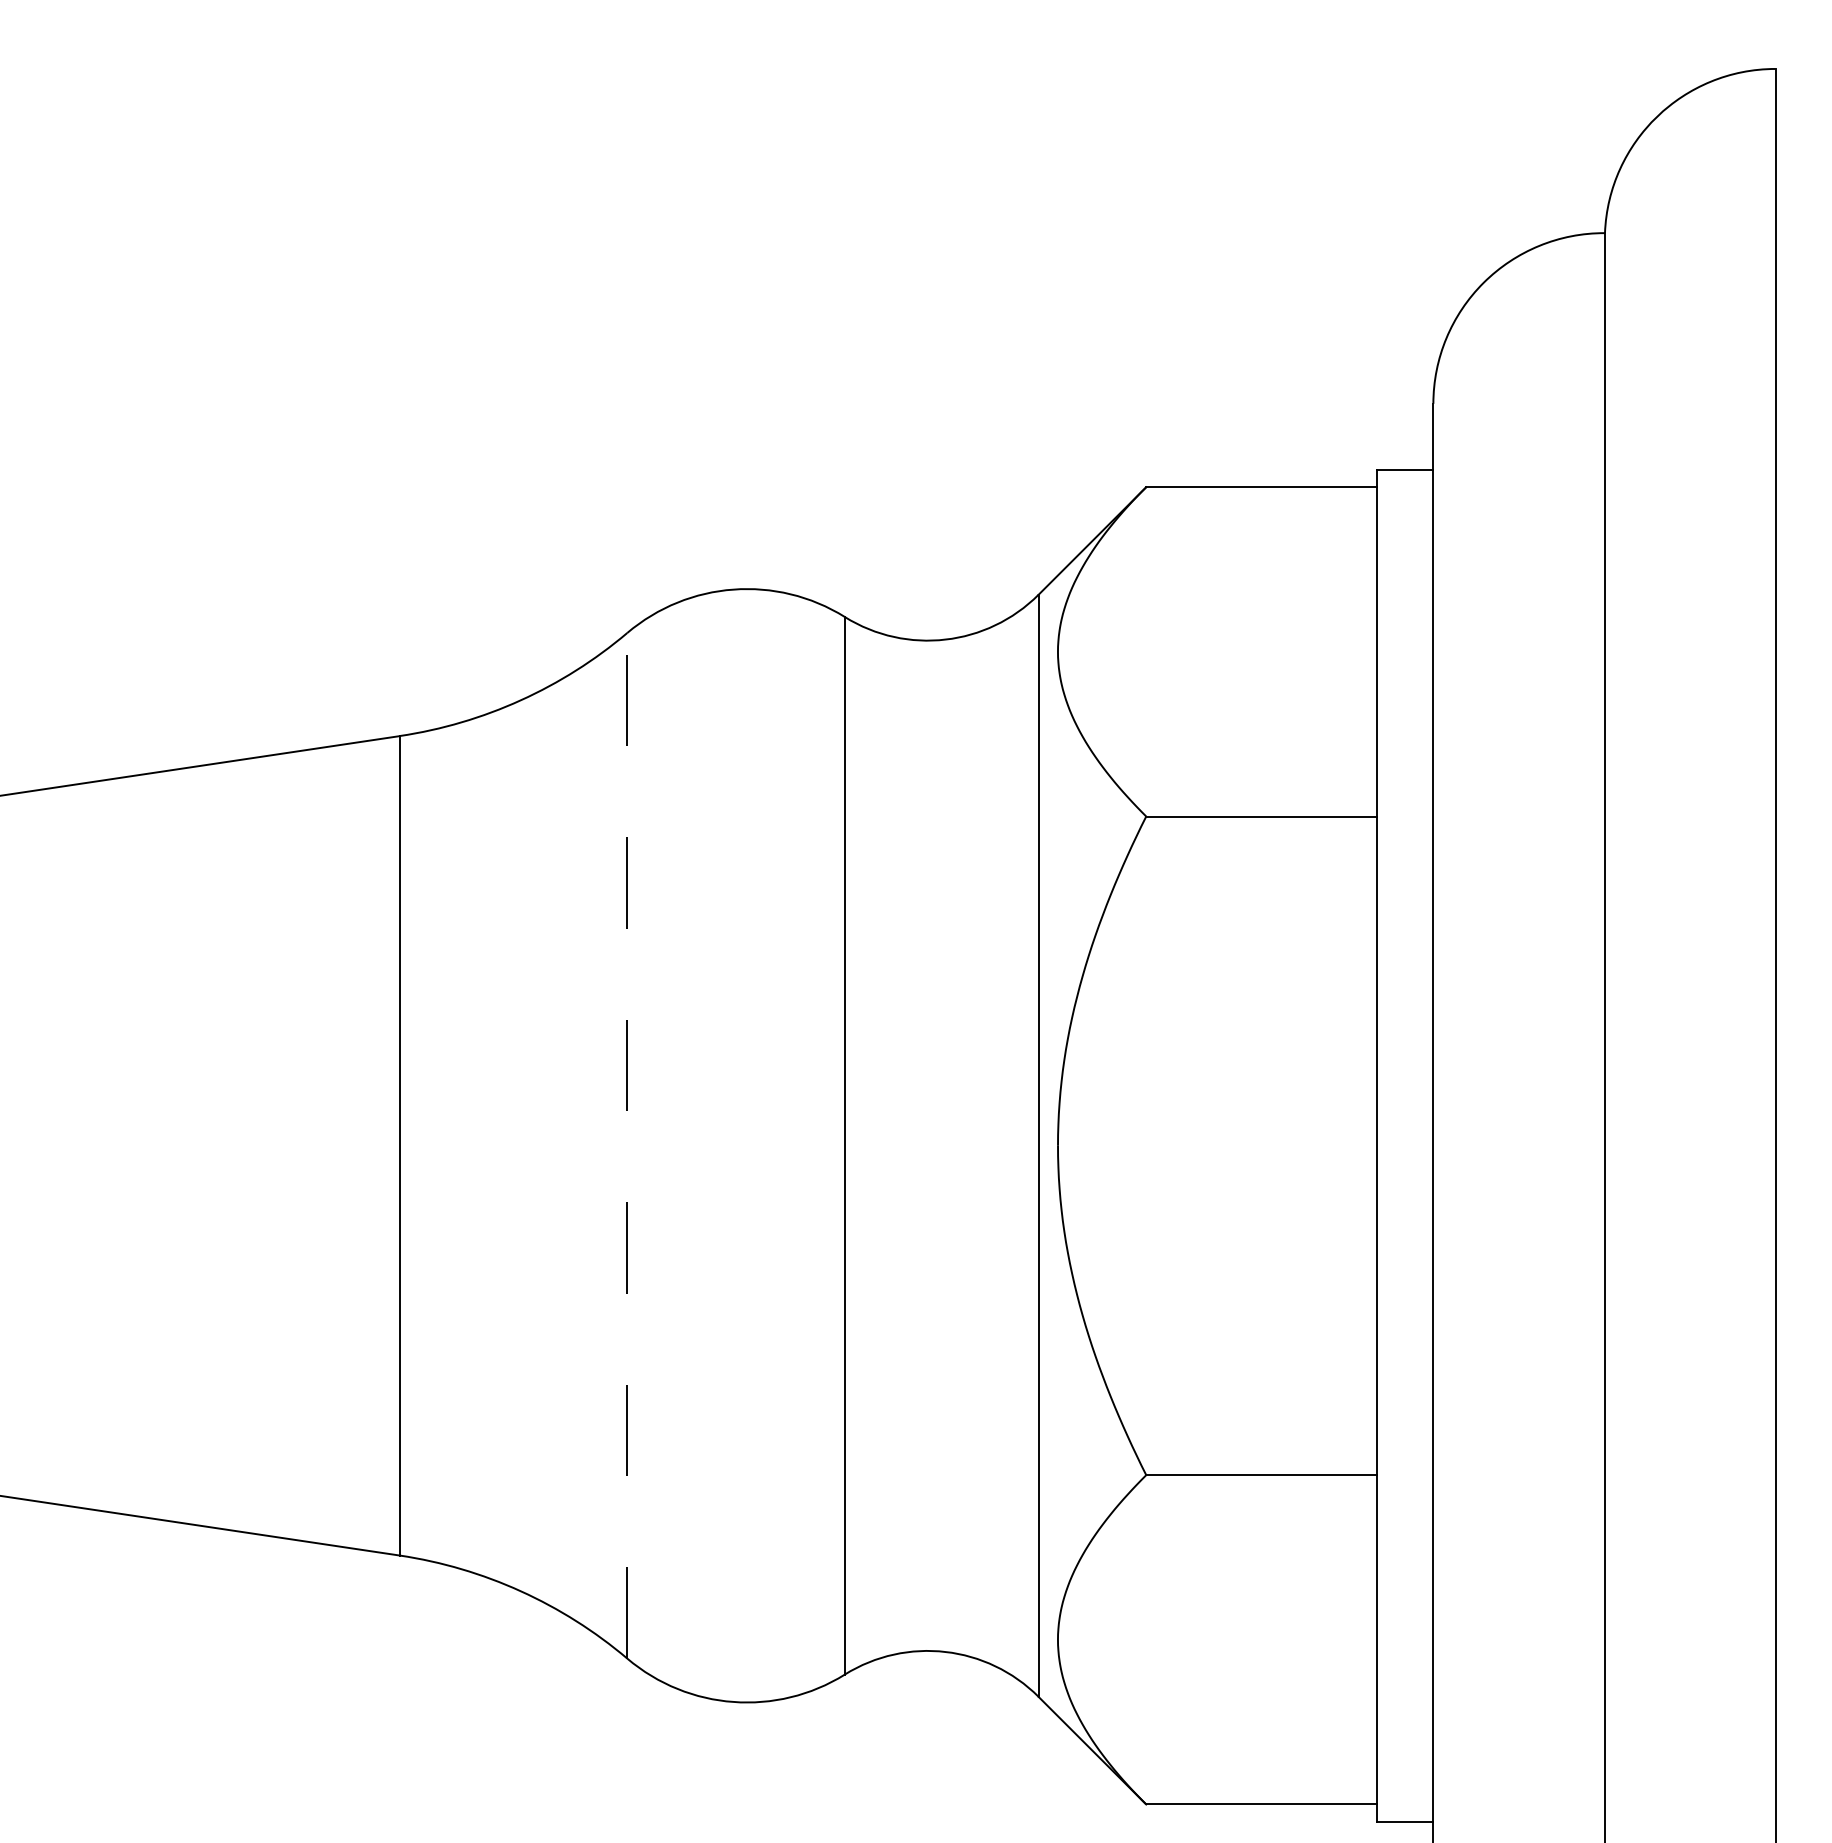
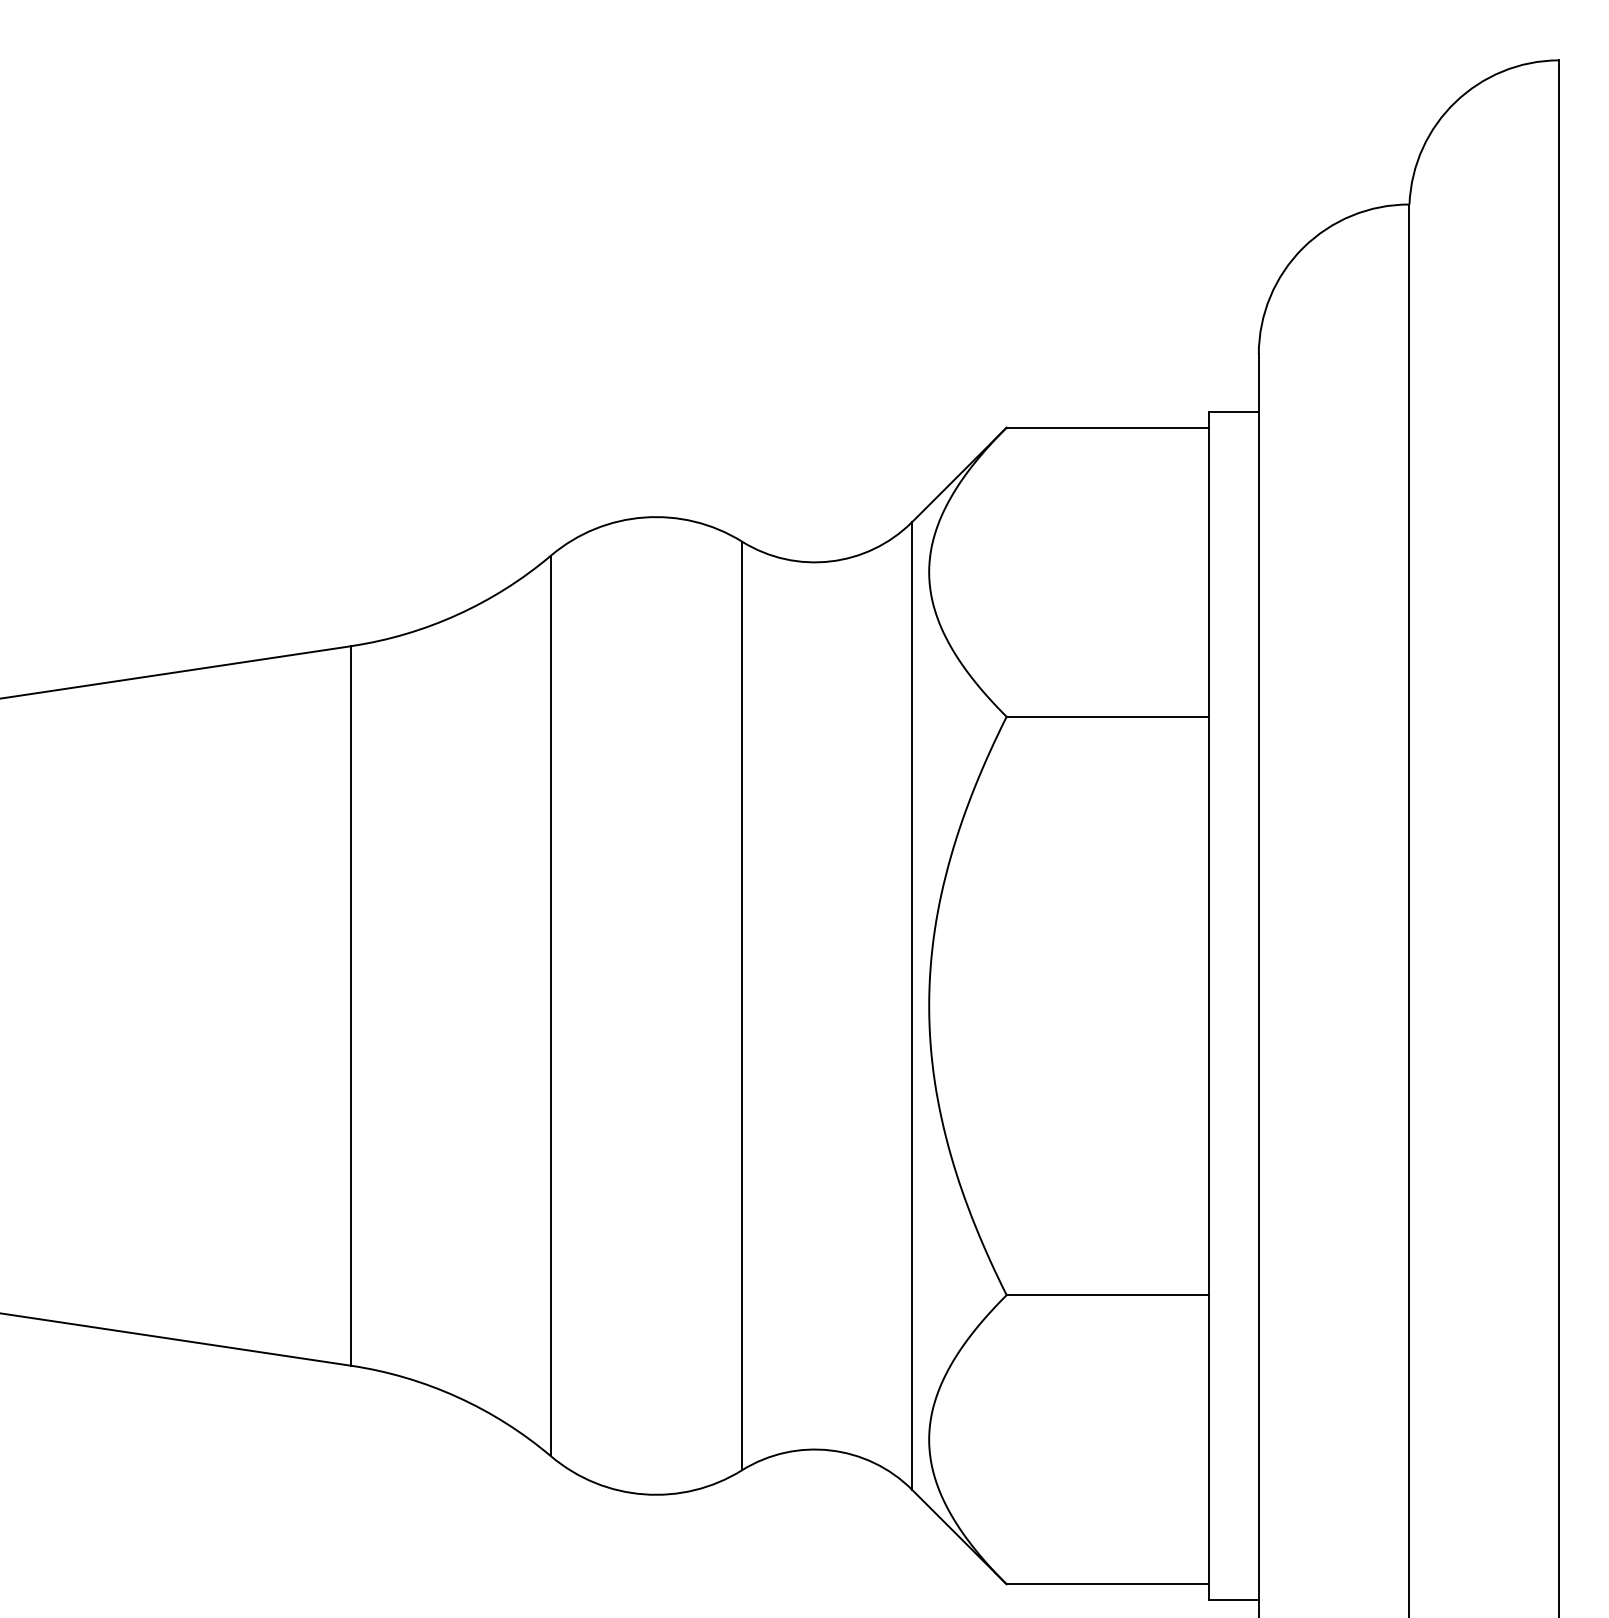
line: (627, 1145) -> (551, 1005), dashed -> solid

